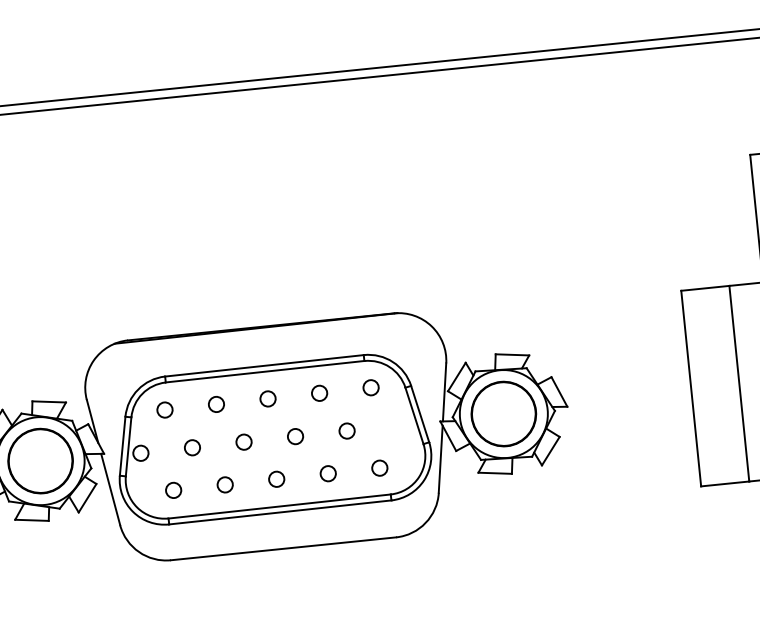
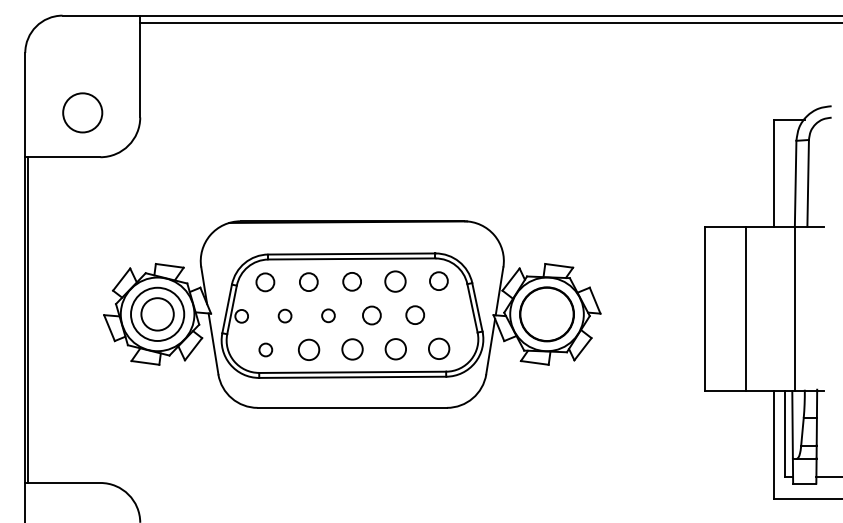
circle: (370, 388) -> (438, 281), size x1.4
circle: (319, 393) -> (395, 281), size x1.6
circle: (267, 398) -> (351, 281), size x1.4
circle: (216, 403) -> (308, 281), size x1.4
circle: (165, 410) -> (265, 282), size x1.4
circle: (346, 431) -> (414, 315), size x1.4
circle: (295, 436) -> (371, 315), size x1.4
circle: (40, 461) -> (157, 314), size x0.6
circle: (380, 467) -> (439, 348), size x1.6
circle: (327, 472) -> (395, 348), size x1.6
circle: (276, 479) -> (352, 349), size x1.6
circle: (225, 484) -> (309, 349), size x1.6

